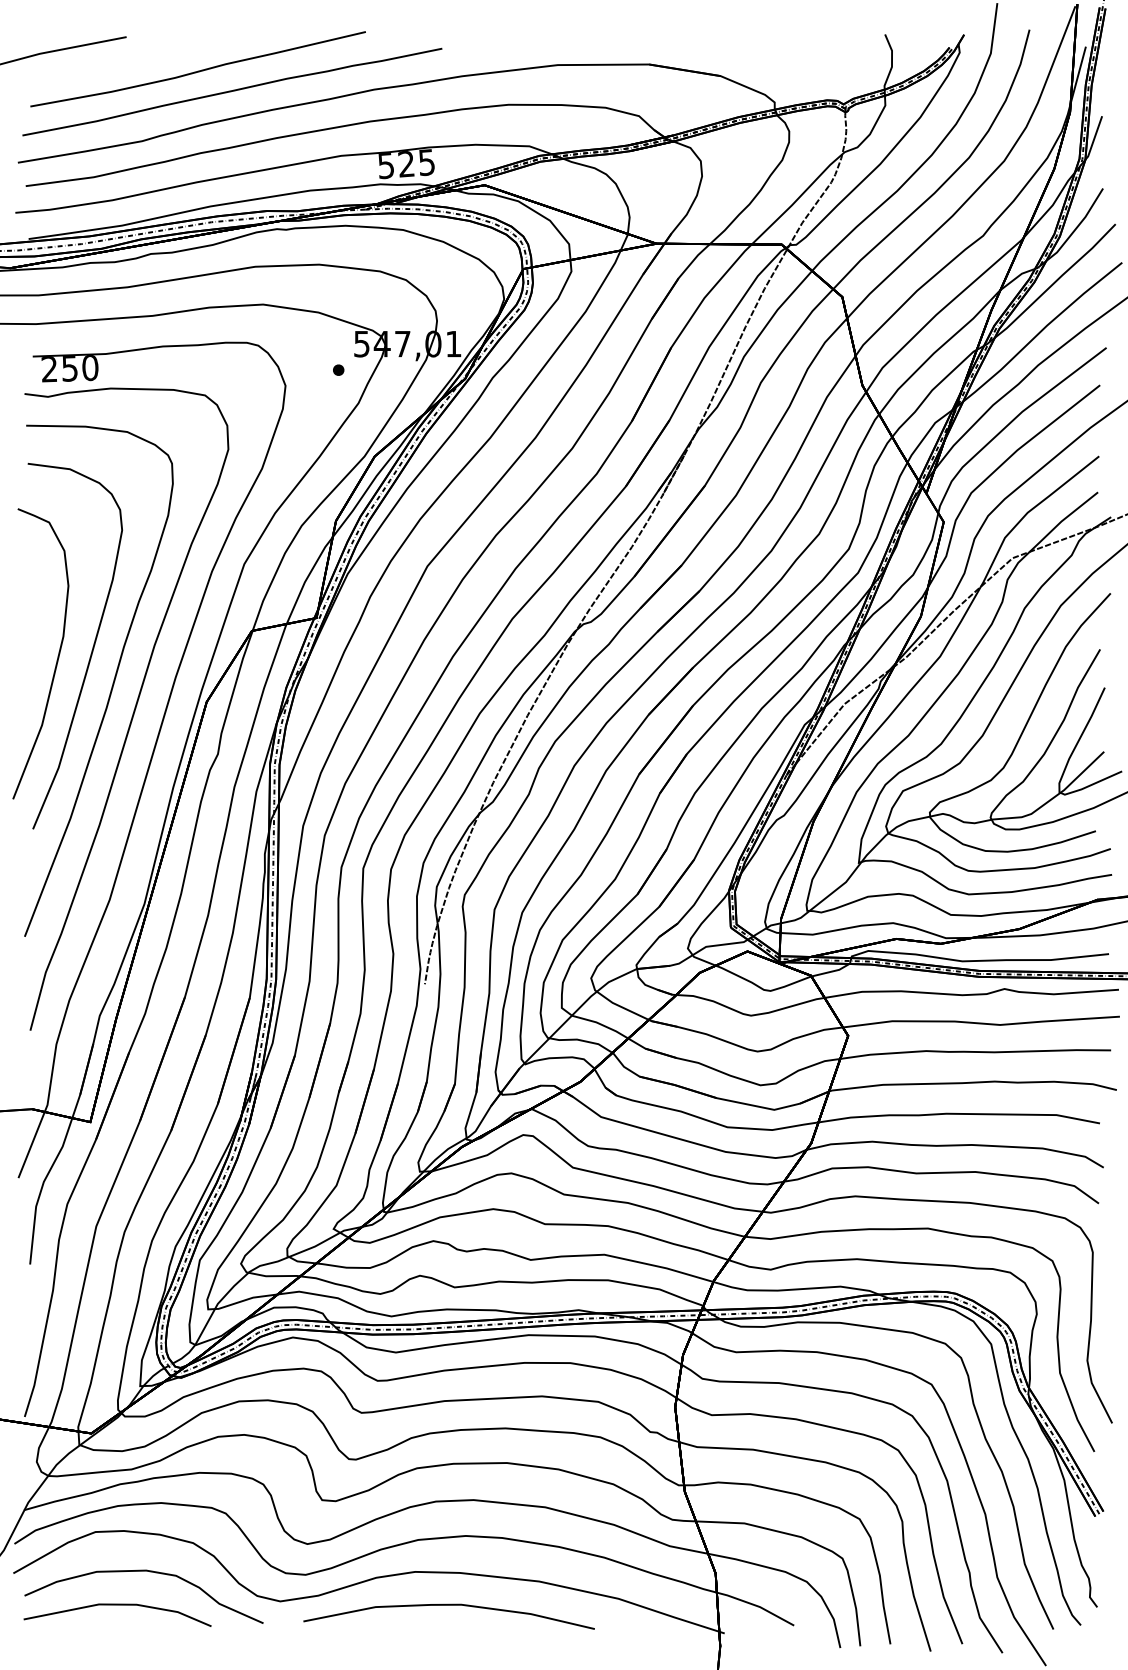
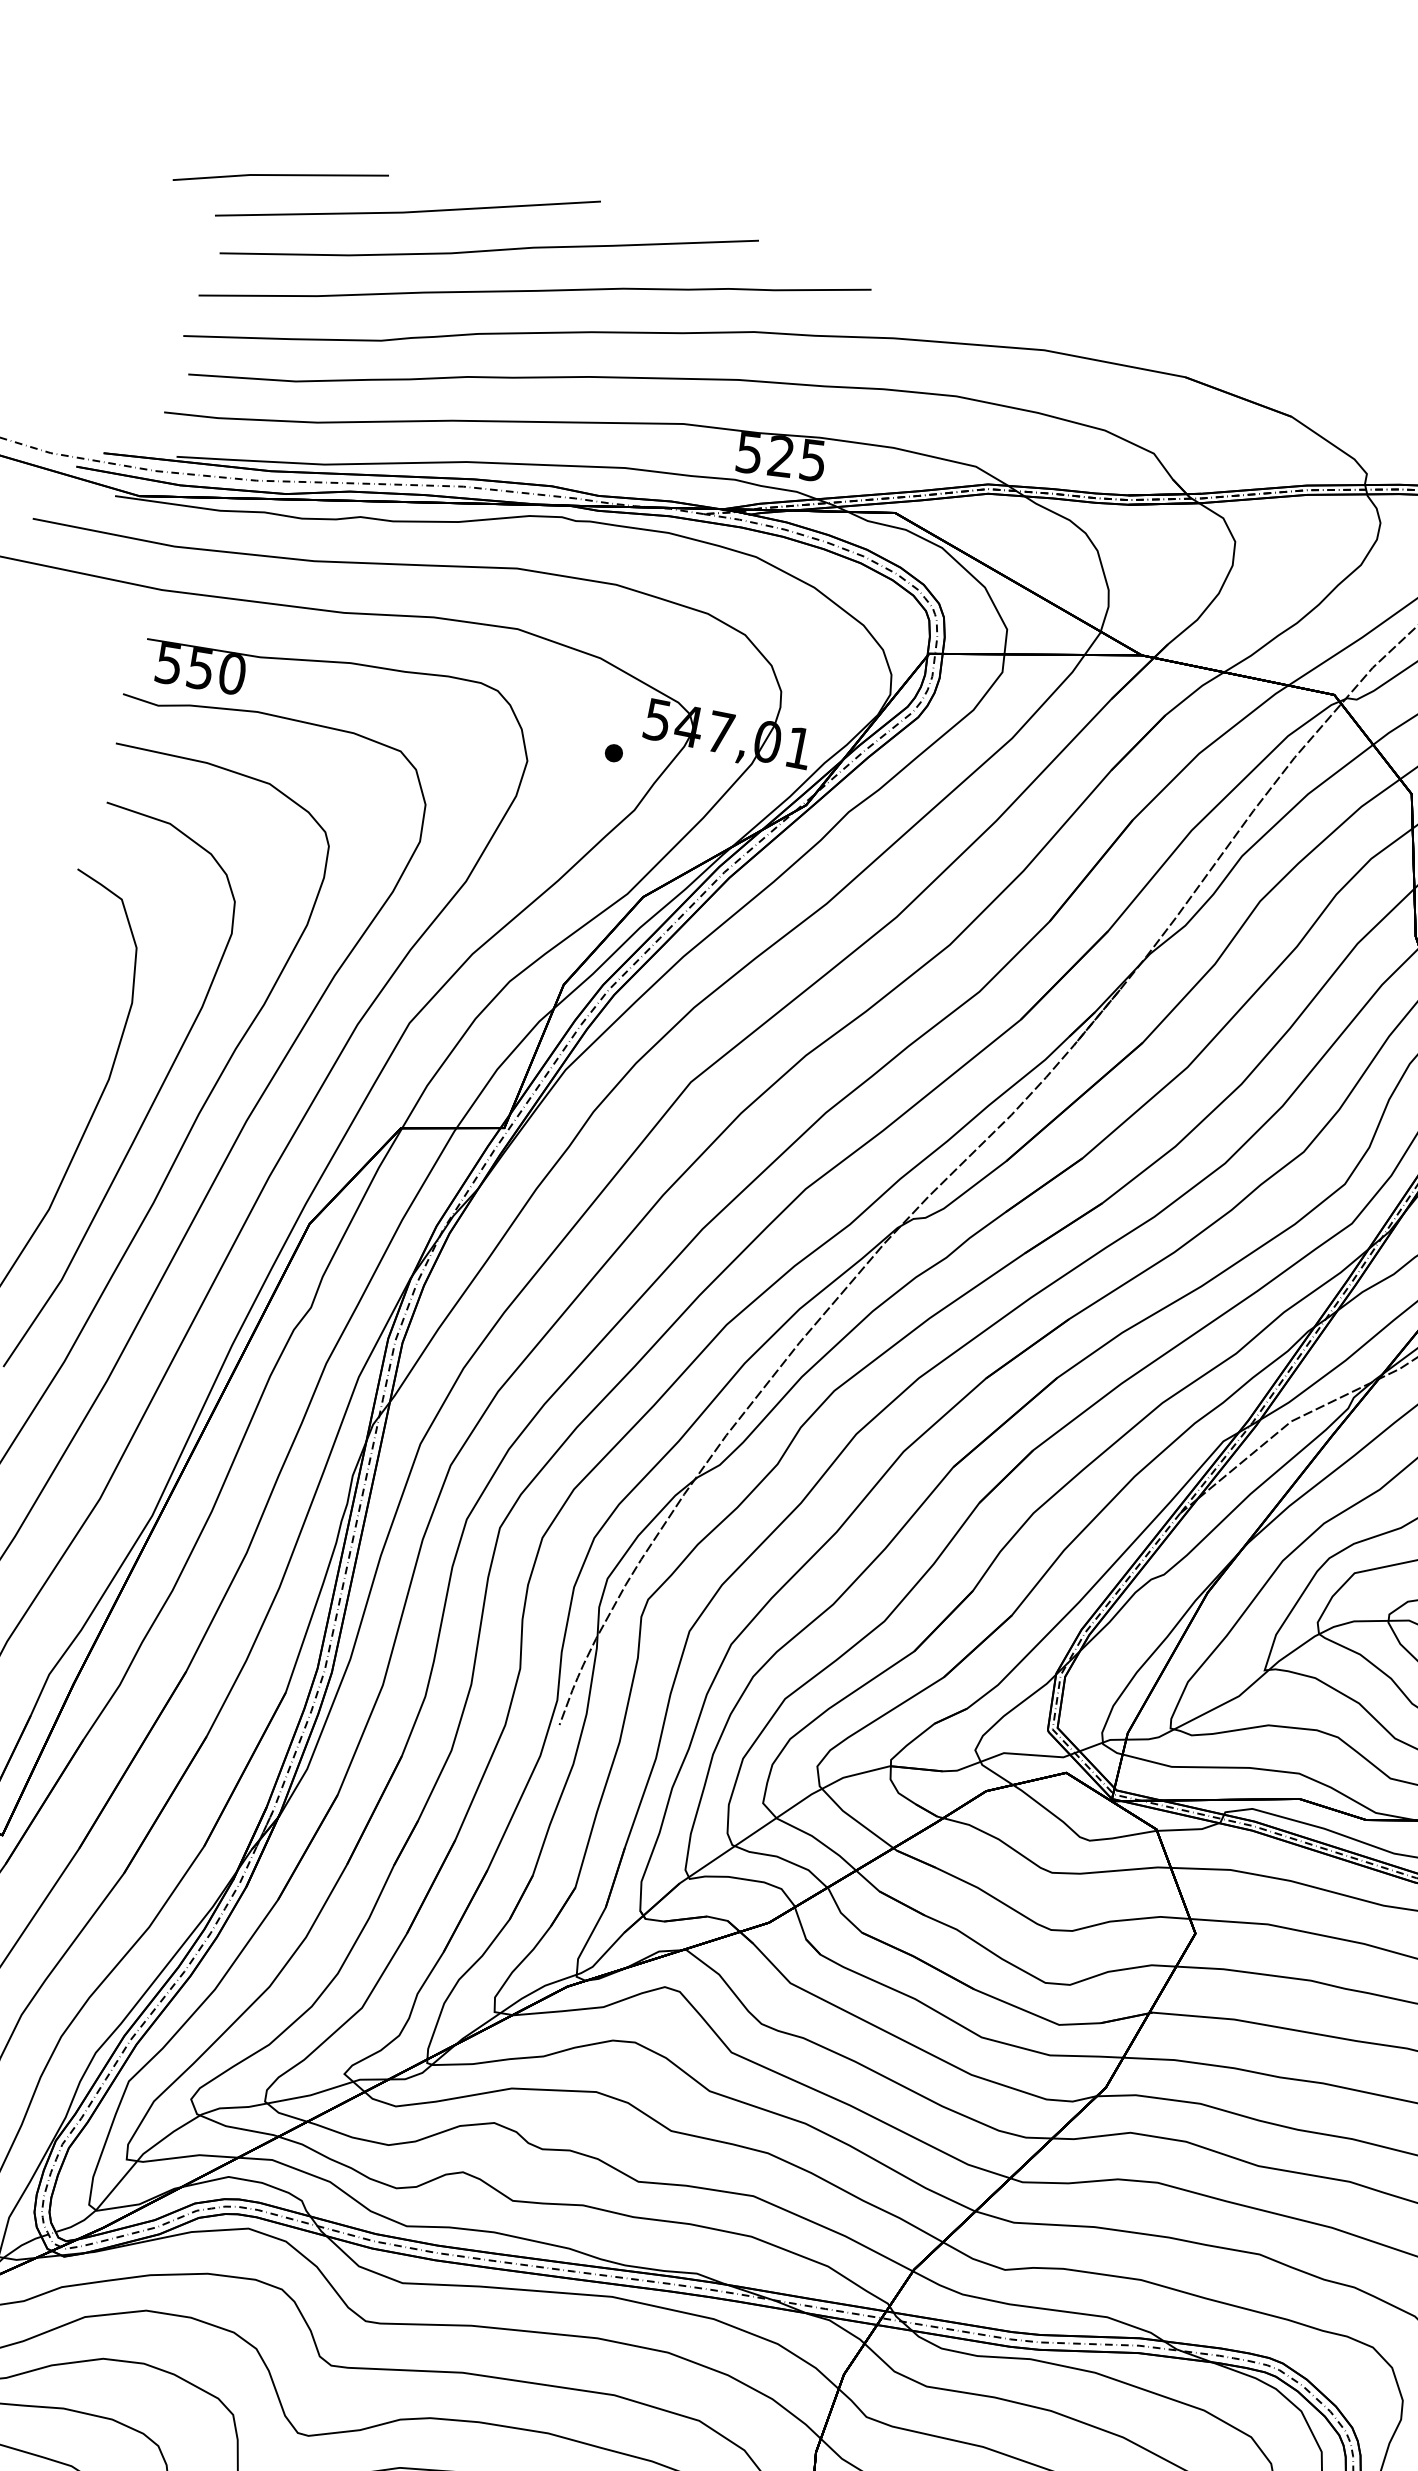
line: (142, 56) -> (407, 210), added
text: (49, 369) -> (168, 663), 250 -> 550

